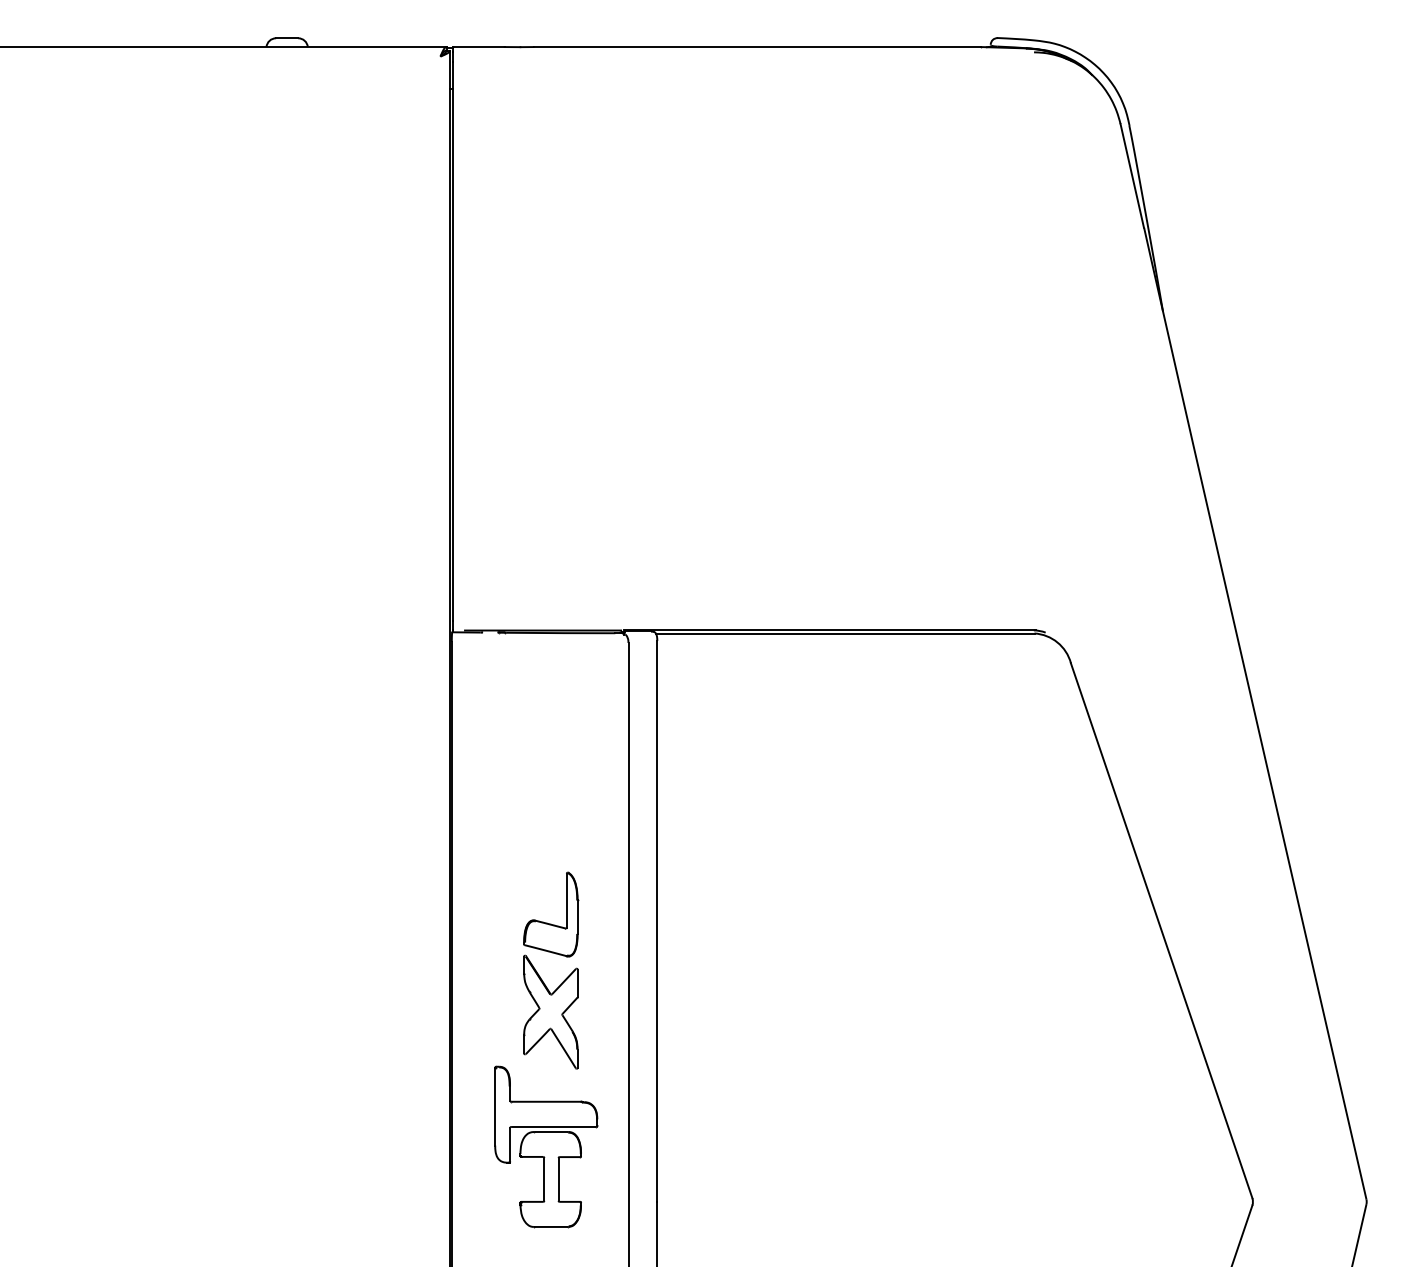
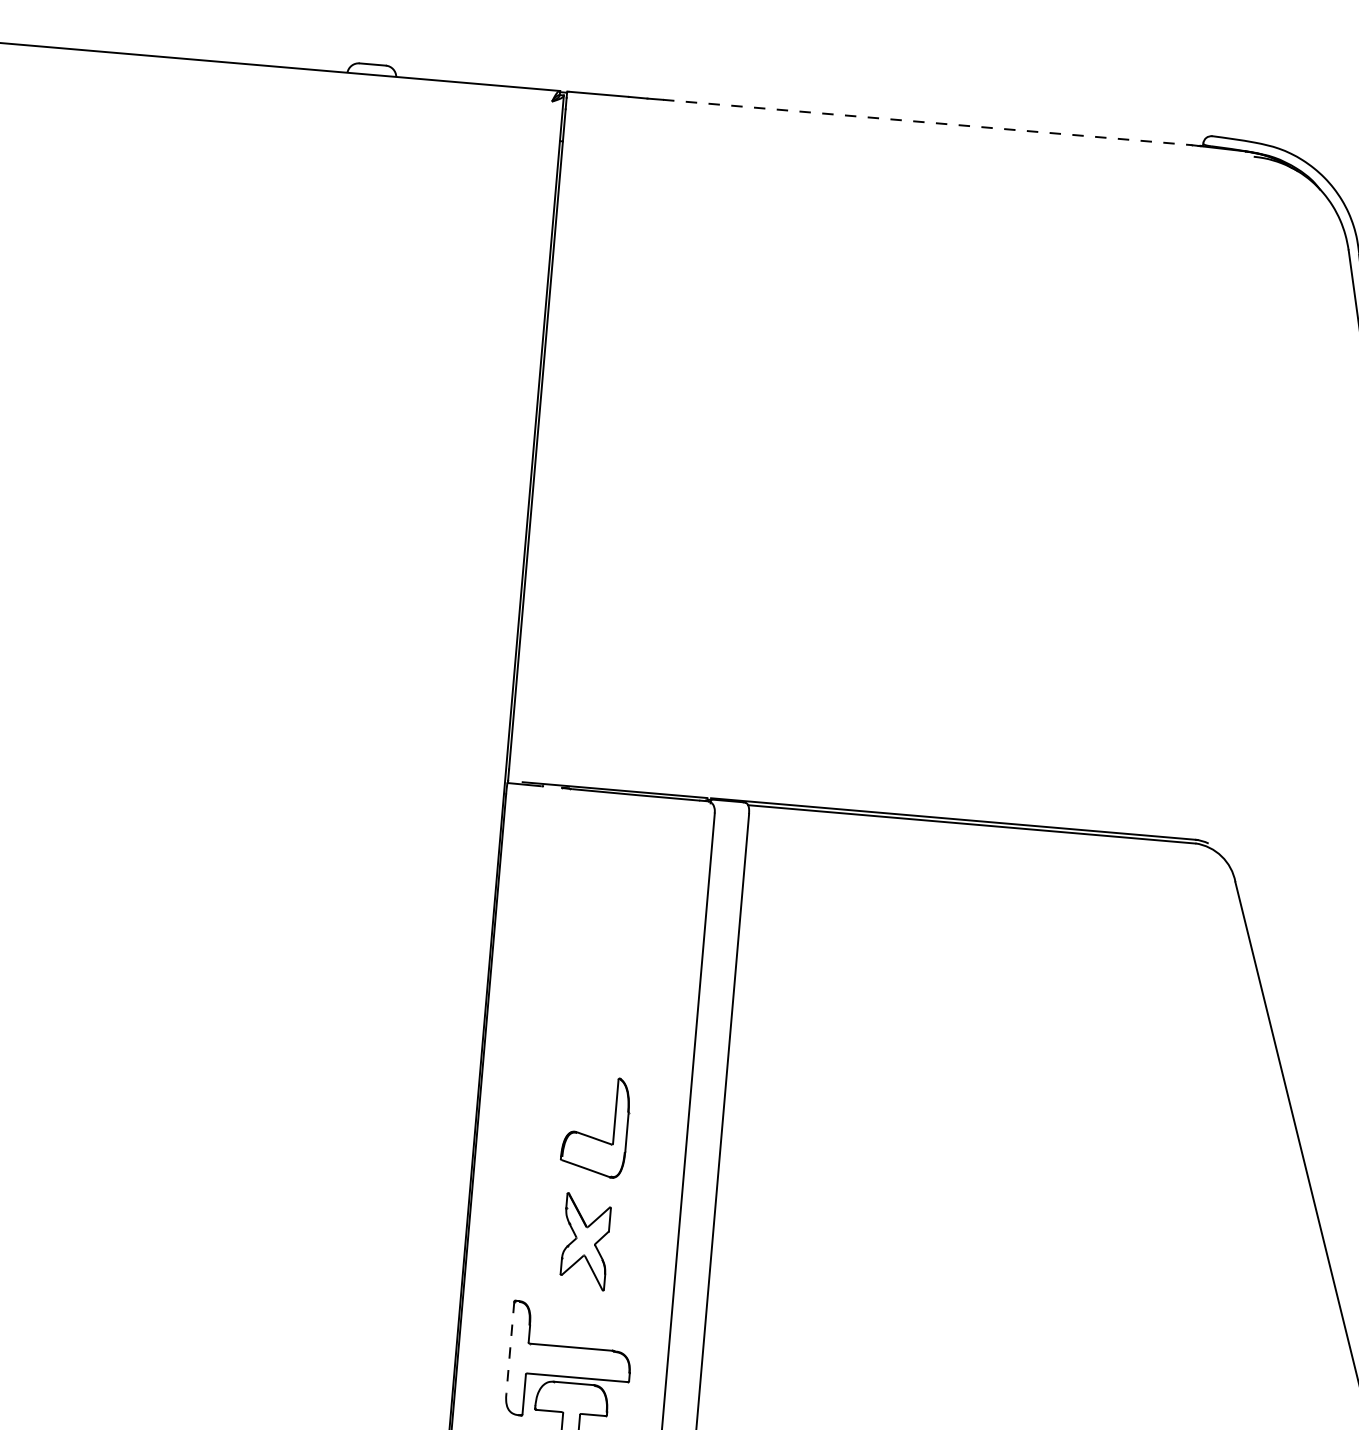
line: (757, 47) -> (927, 123), solid -> dashed
part: (550, 1011) -> (585, 1241), size x0.7
line: (495, 1106) -> (510, 1347), solid -> dashed

